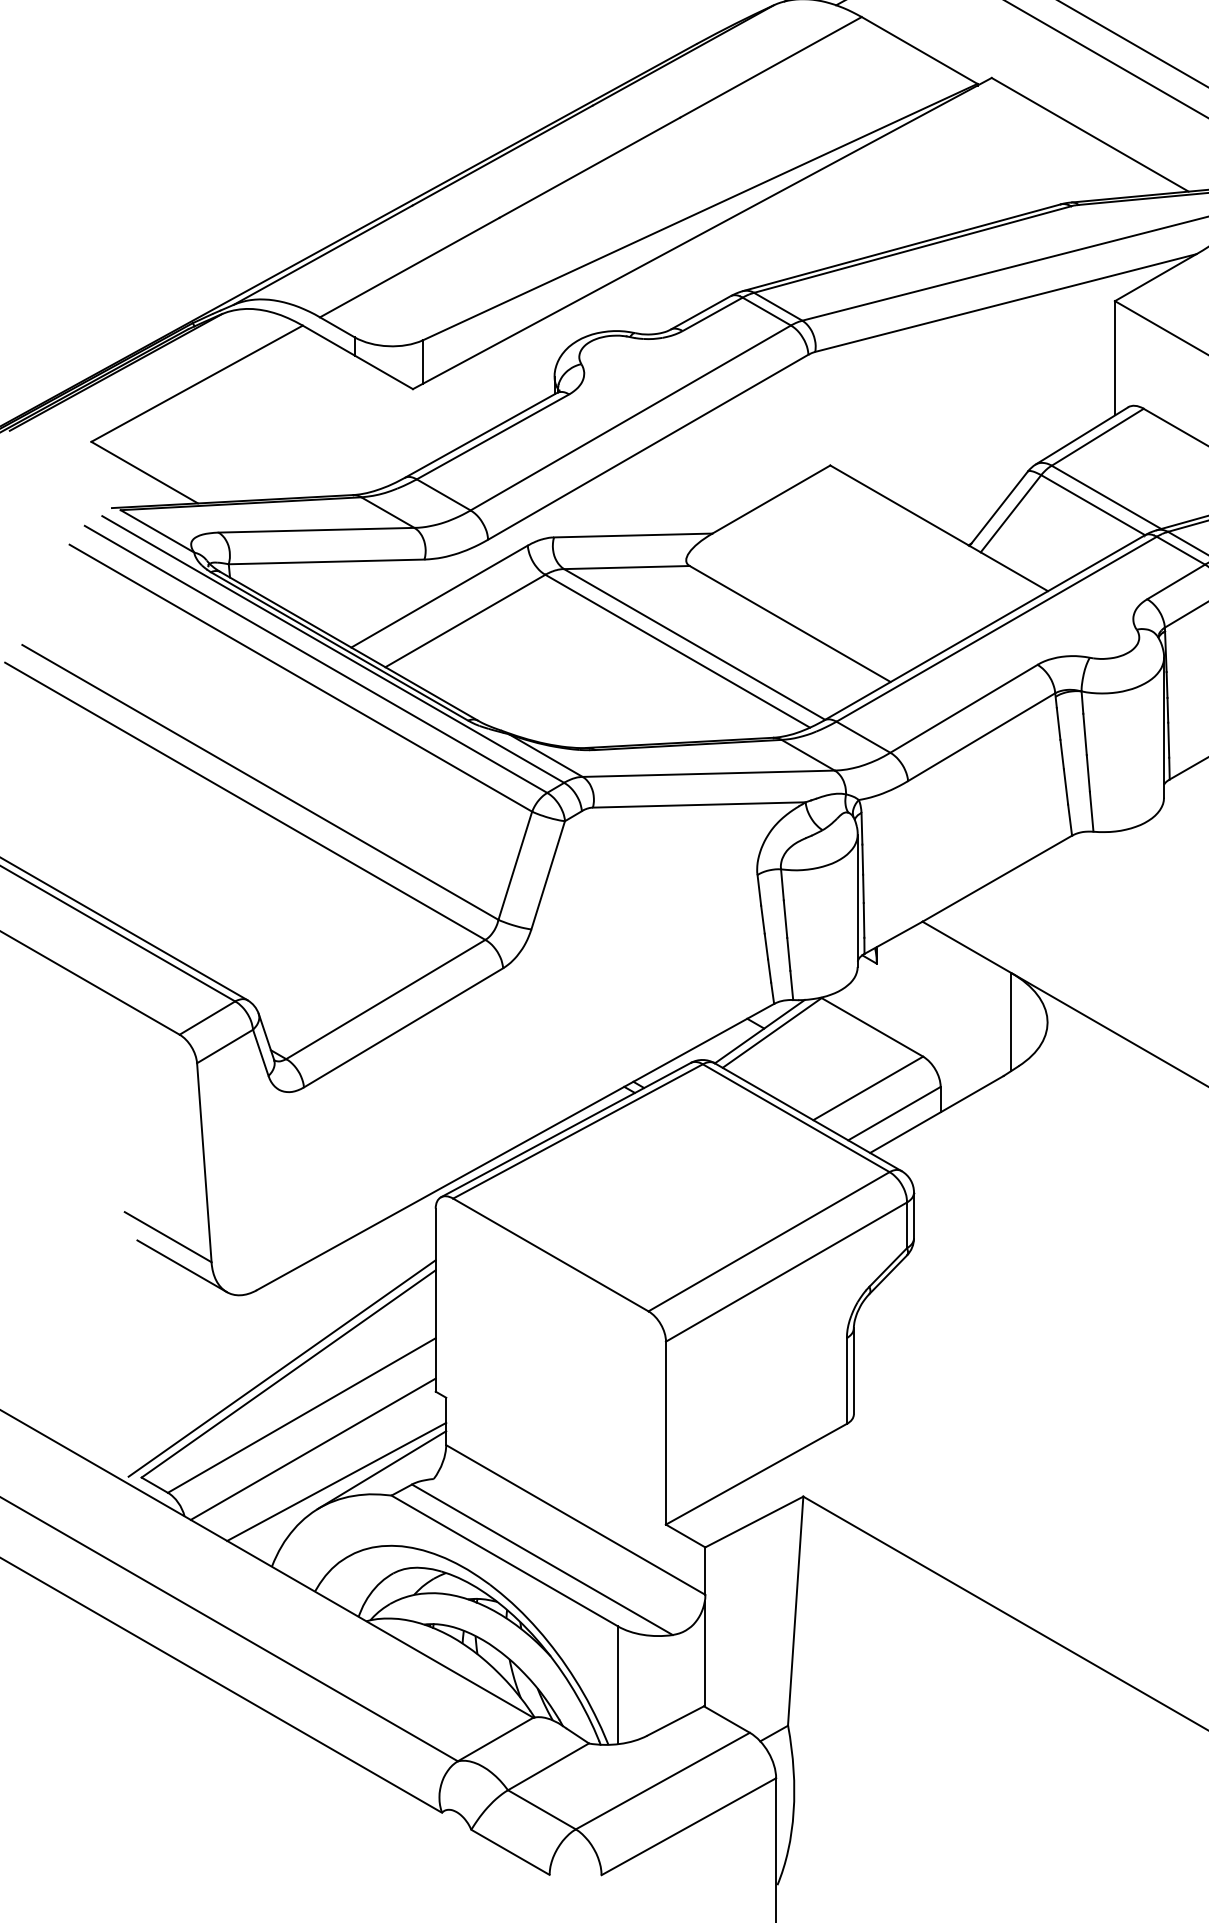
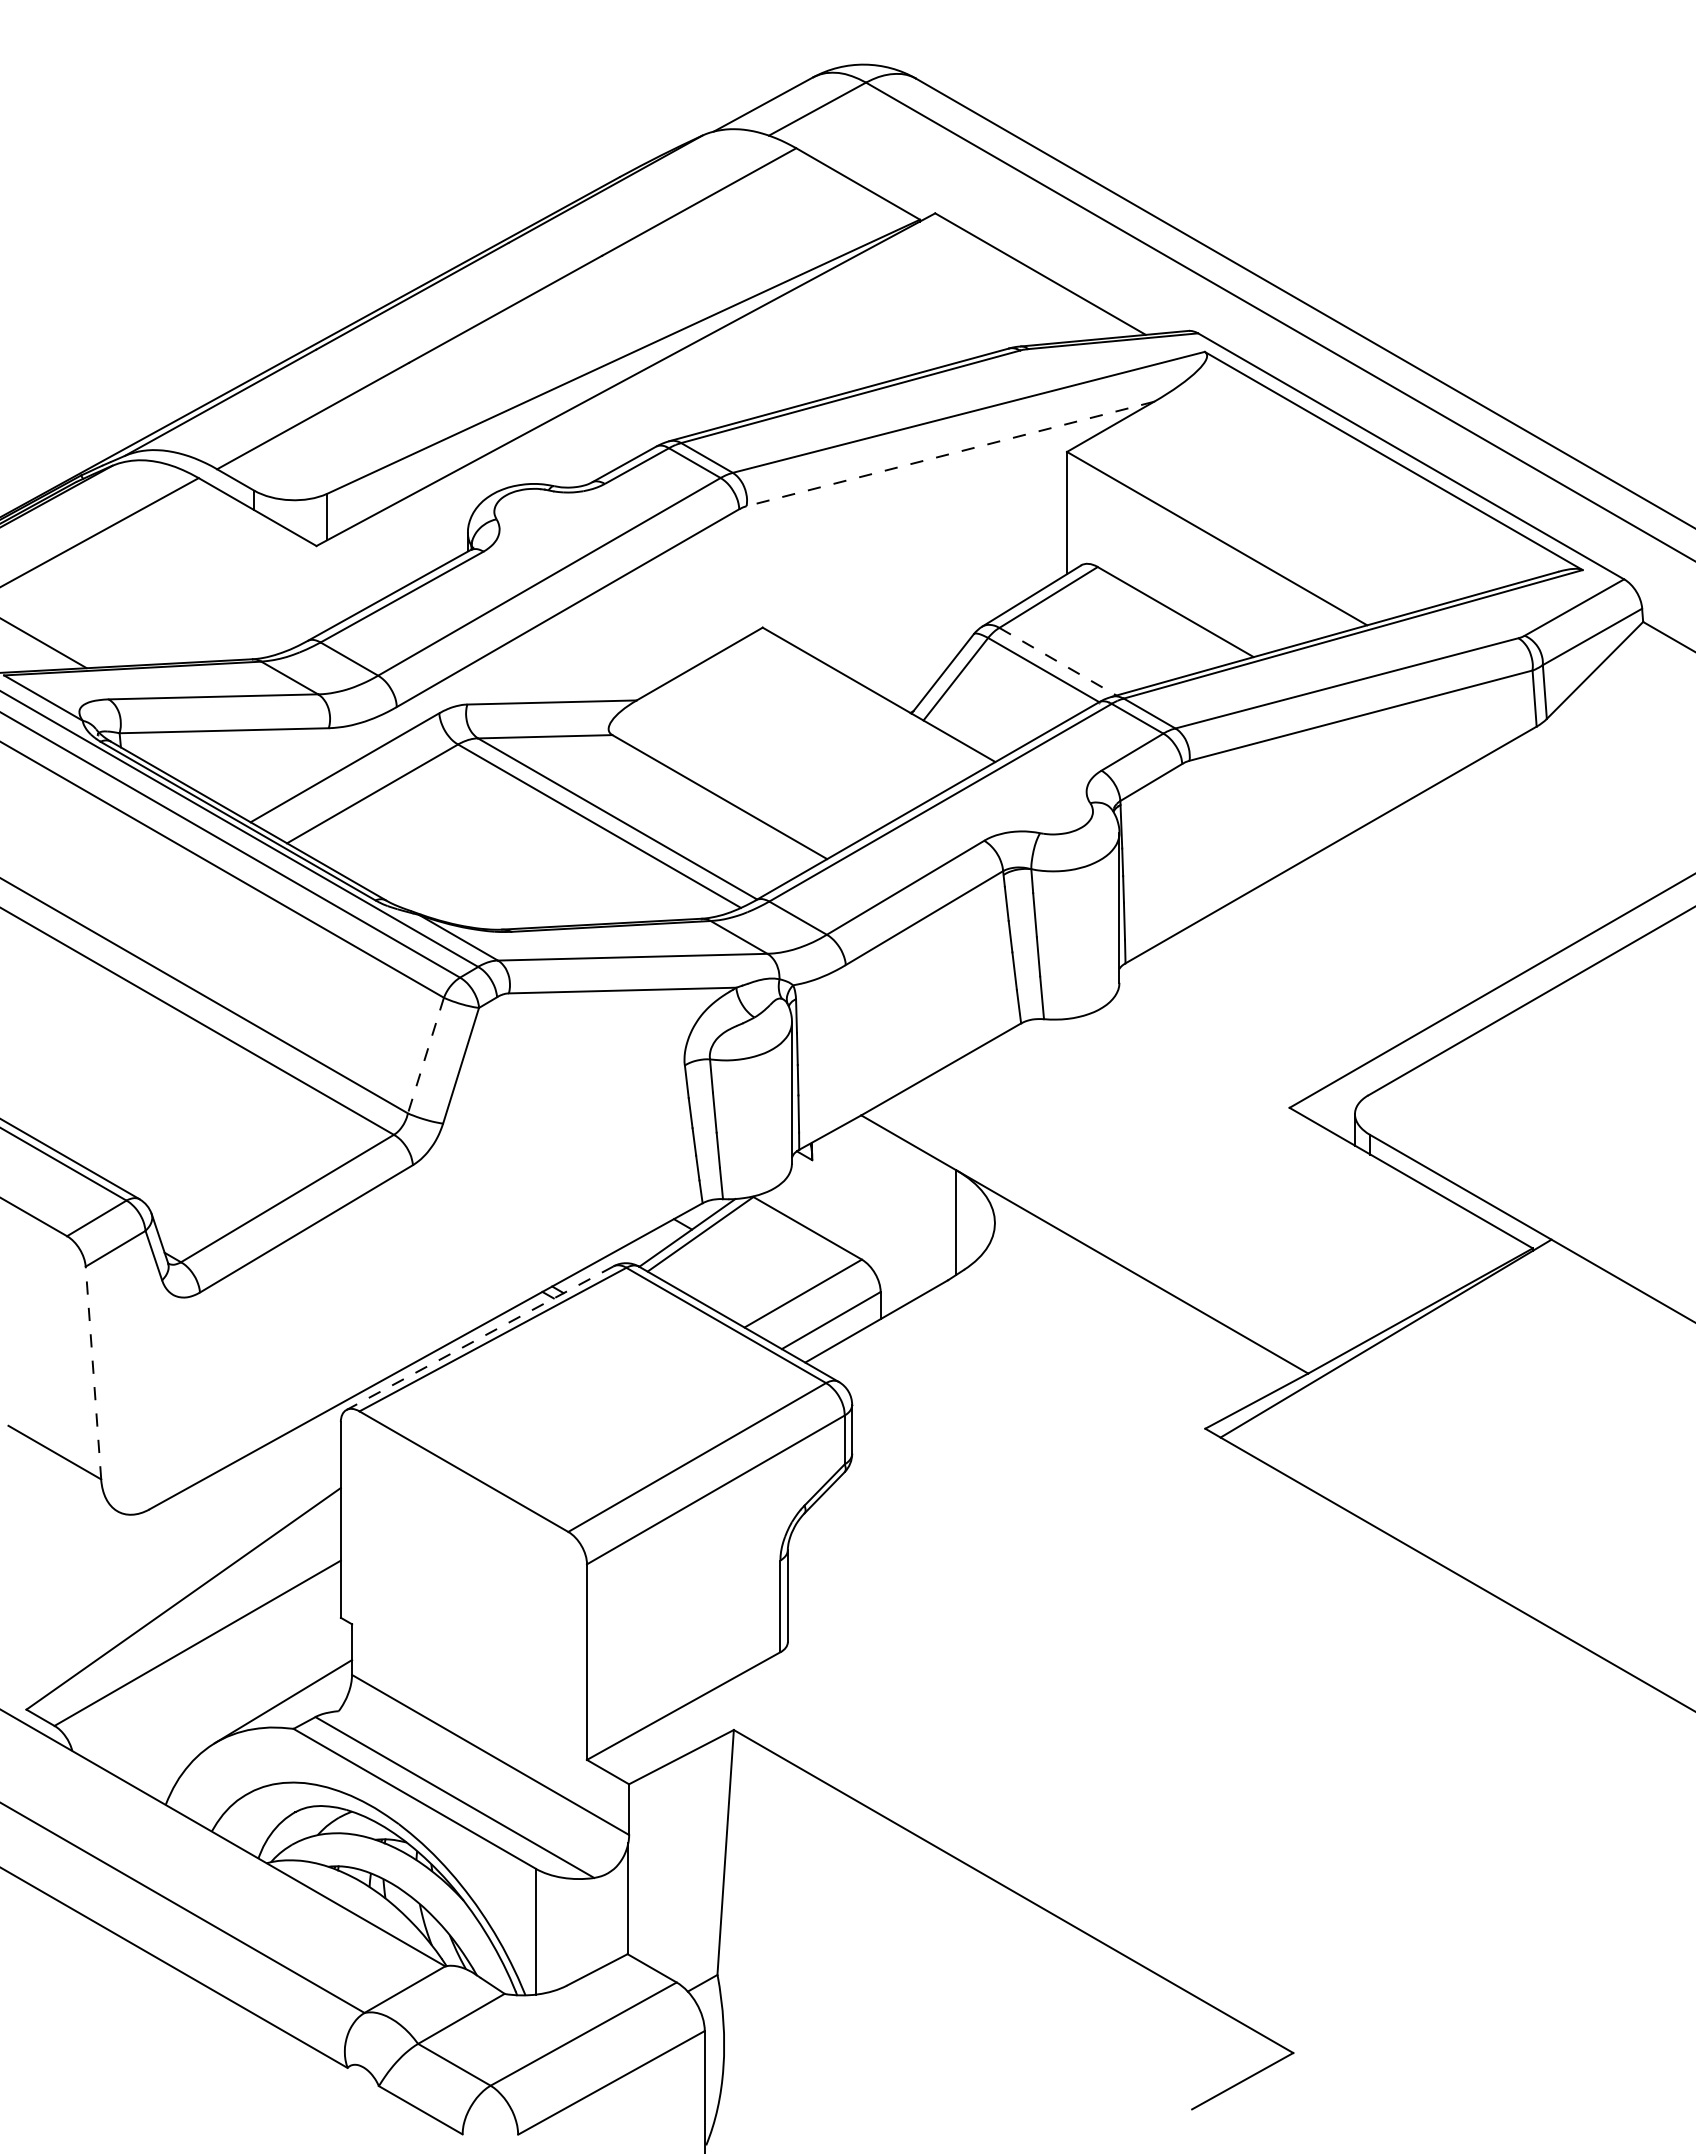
line: (1005, 303) -> (949, 454), solid -> dashed
line: (1106, 497) -> (1057, 661), solid -> dashed
line: (514, 865) -> (425, 1055), solid -> dashed
line: (566, 1130) -> (480, 1338), solid -> dashed
line: (204, 1163) -> (93, 1373), solid -> dashed
line: (181, 1266) -> (69, 1483), removed
line: (281, 1368) -> (176, 1592), removed
line: (312, 1448) -> (209, 1678), removed
line: (336, 1482) -> (234, 1714), removed

